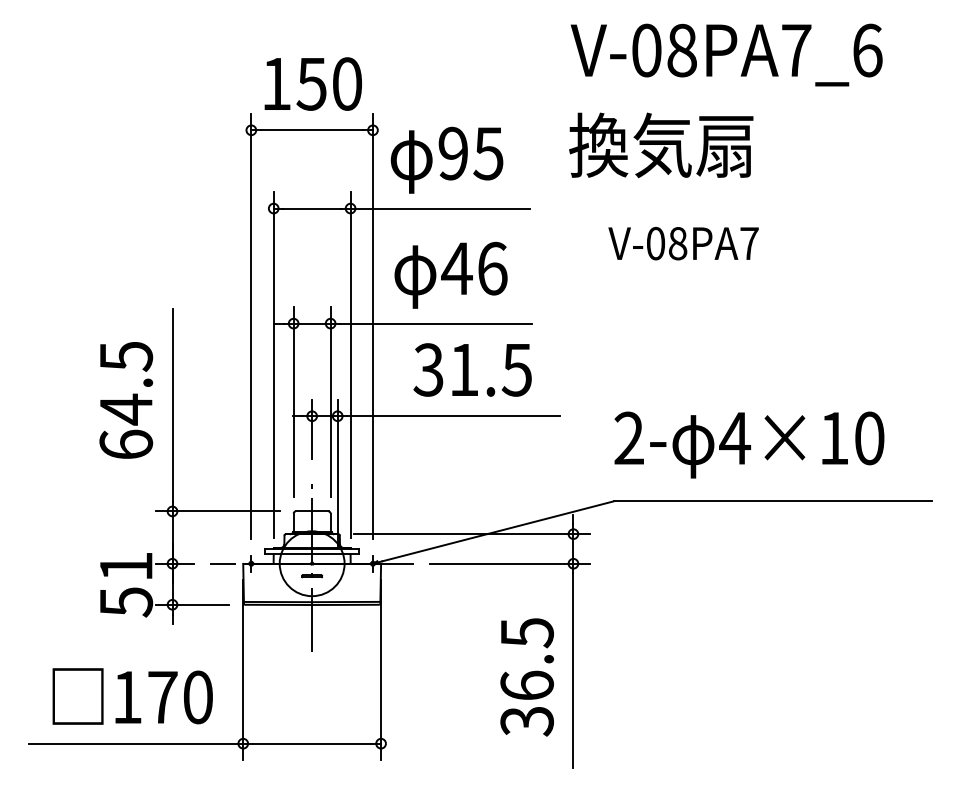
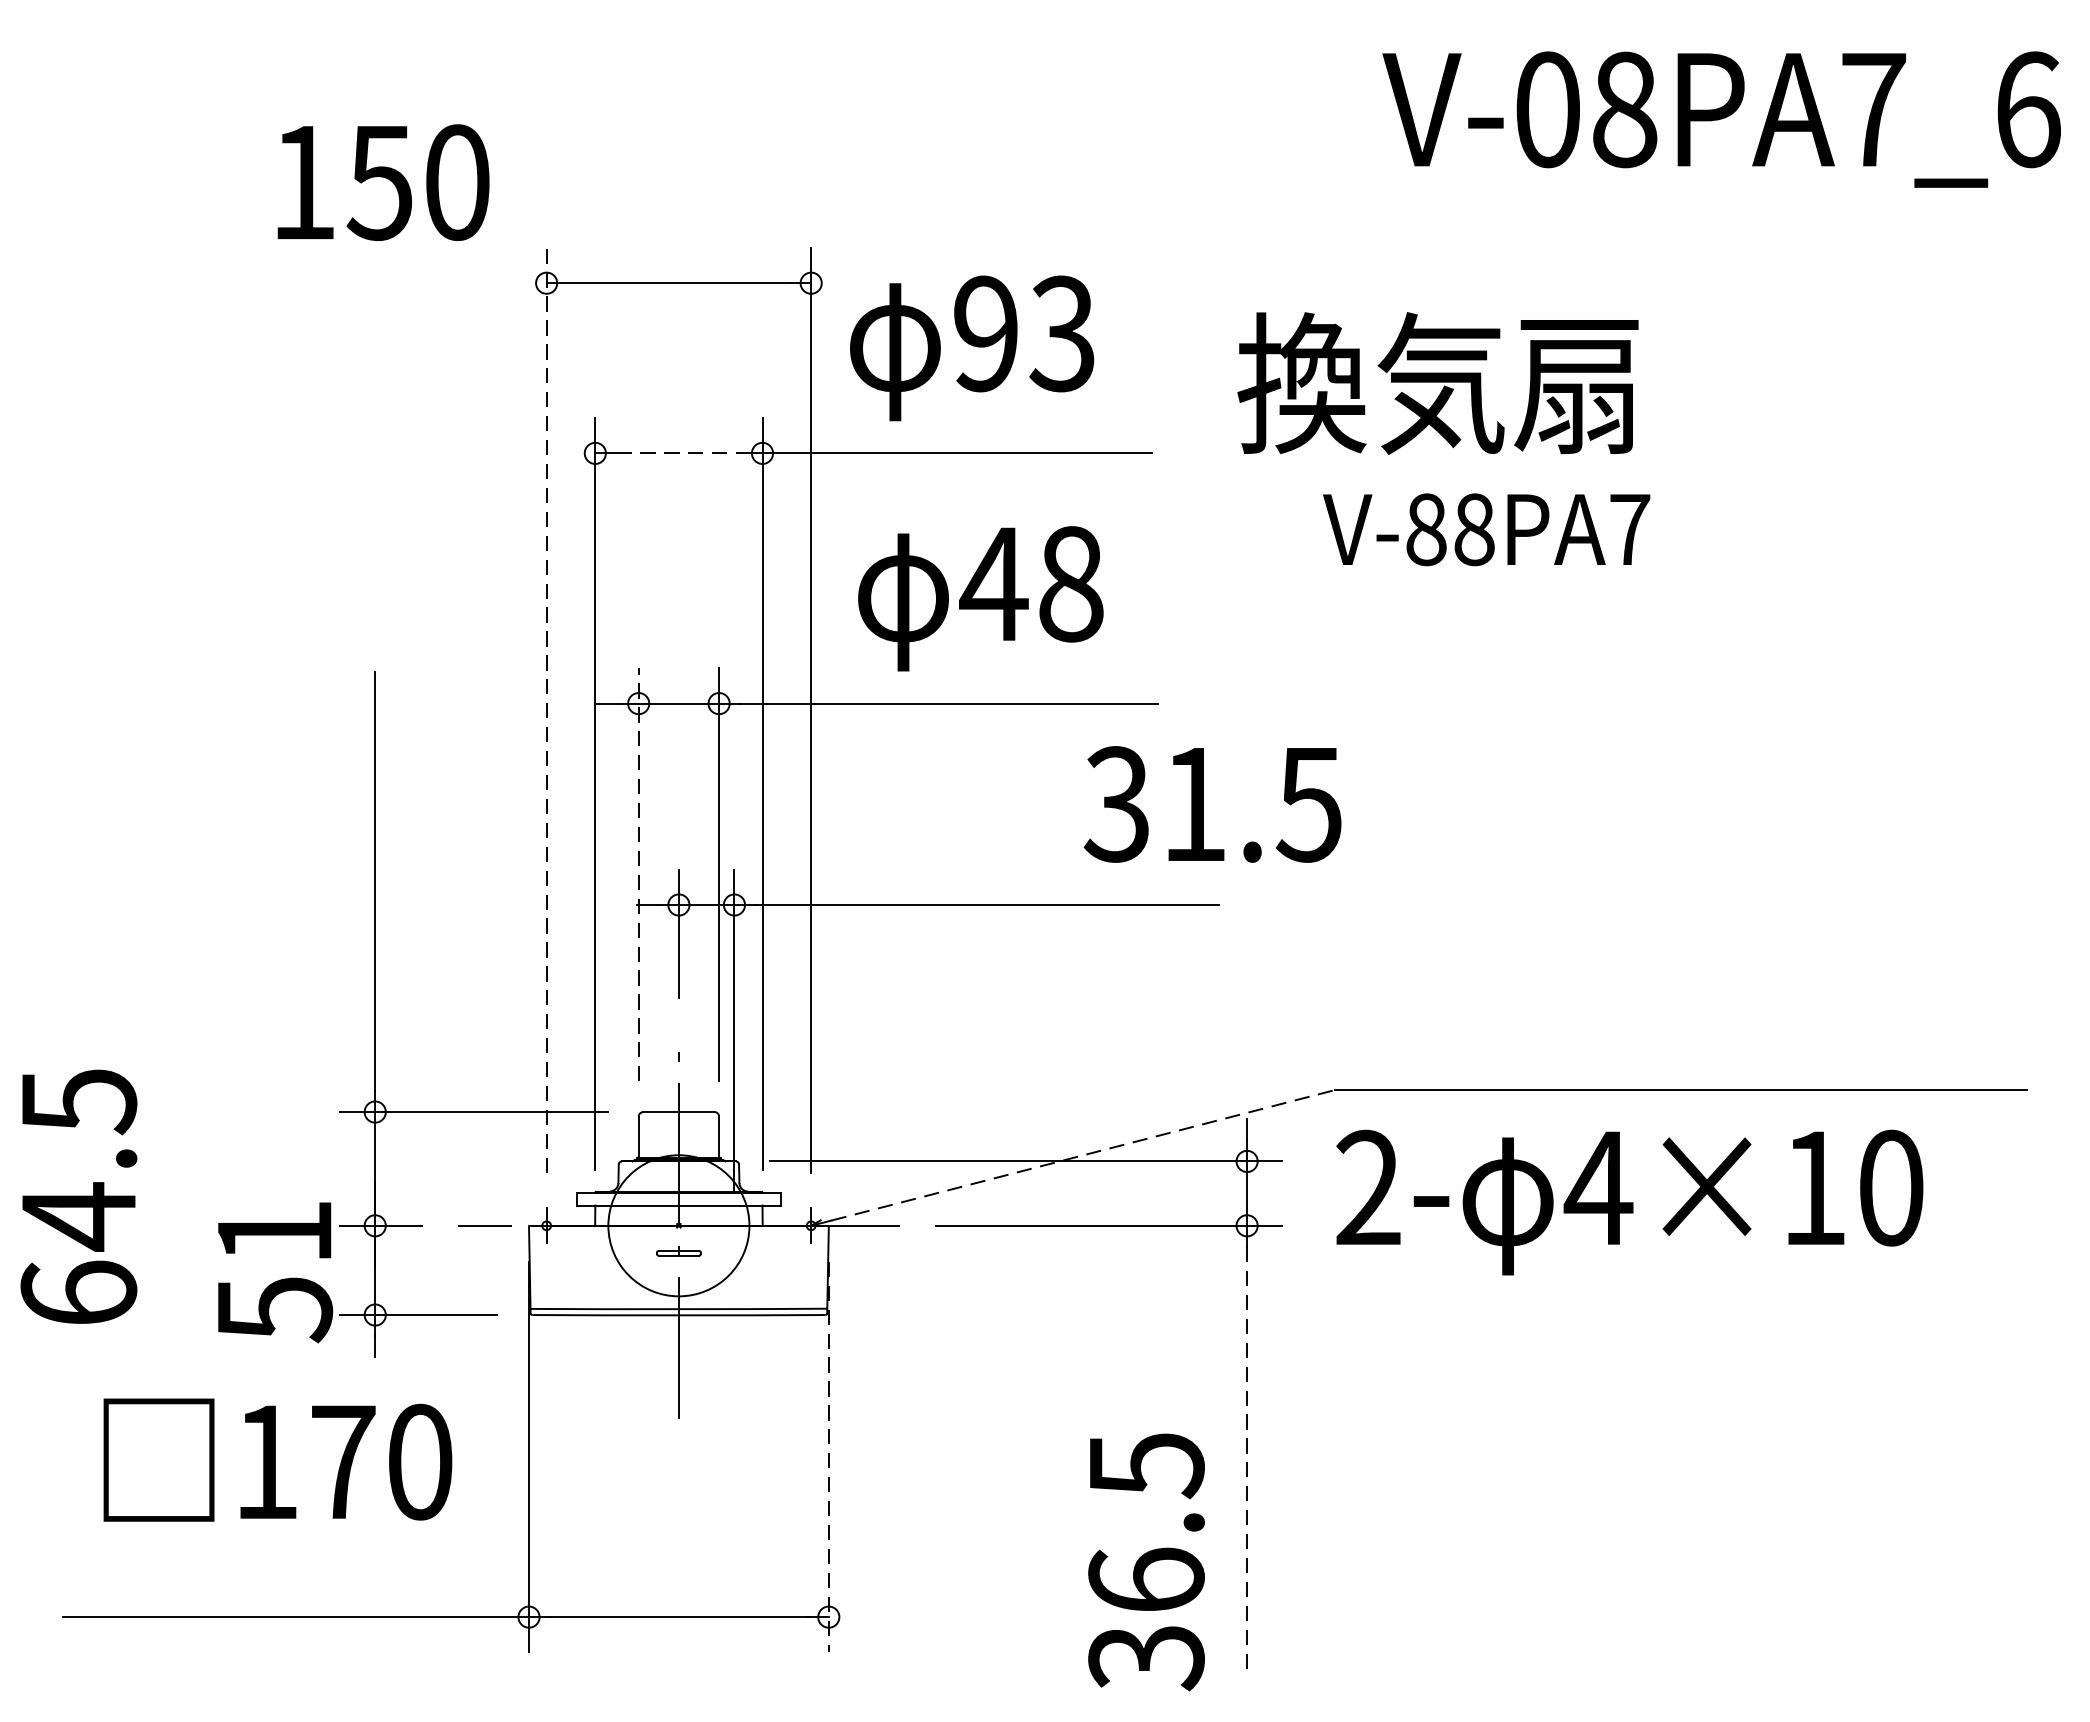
text: (726, 54) -> (1721, 118), moved
text: (312, 83) -> (381, 181), moved
text: (661, 145) -> (1438, 383), moved
text: (488, 153) -> (1062, 333), 95 -> 93
line: (312, 208) -> (679, 453), solid -> dashed
text: (655, 243) -> (1425, 529), V-08PA7 -> V-88PA7
text: (492, 268) -> (1071, 583), 46 -> 48
line: (251, 326) -> (546, 709), solid -> dashed
text: (472, 369) -> (1212, 803), moved
text: (126, 400) -> (79, 1196), moved
line: (293, 402) -> (638, 875), solid -> dashed
text: (749, 444) -> (1629, 1201), moved
line: (498, 531) -> (1084, 1155), solid -> dashed
line: (381, 670) -> (829, 1457), solid -> dashed
line: (573, 671) -> (1247, 1460), solid -> dashed
text: (526, 677) -> (1145, 1562), moved
text: (132, 696) -> (277, 1460), moved

